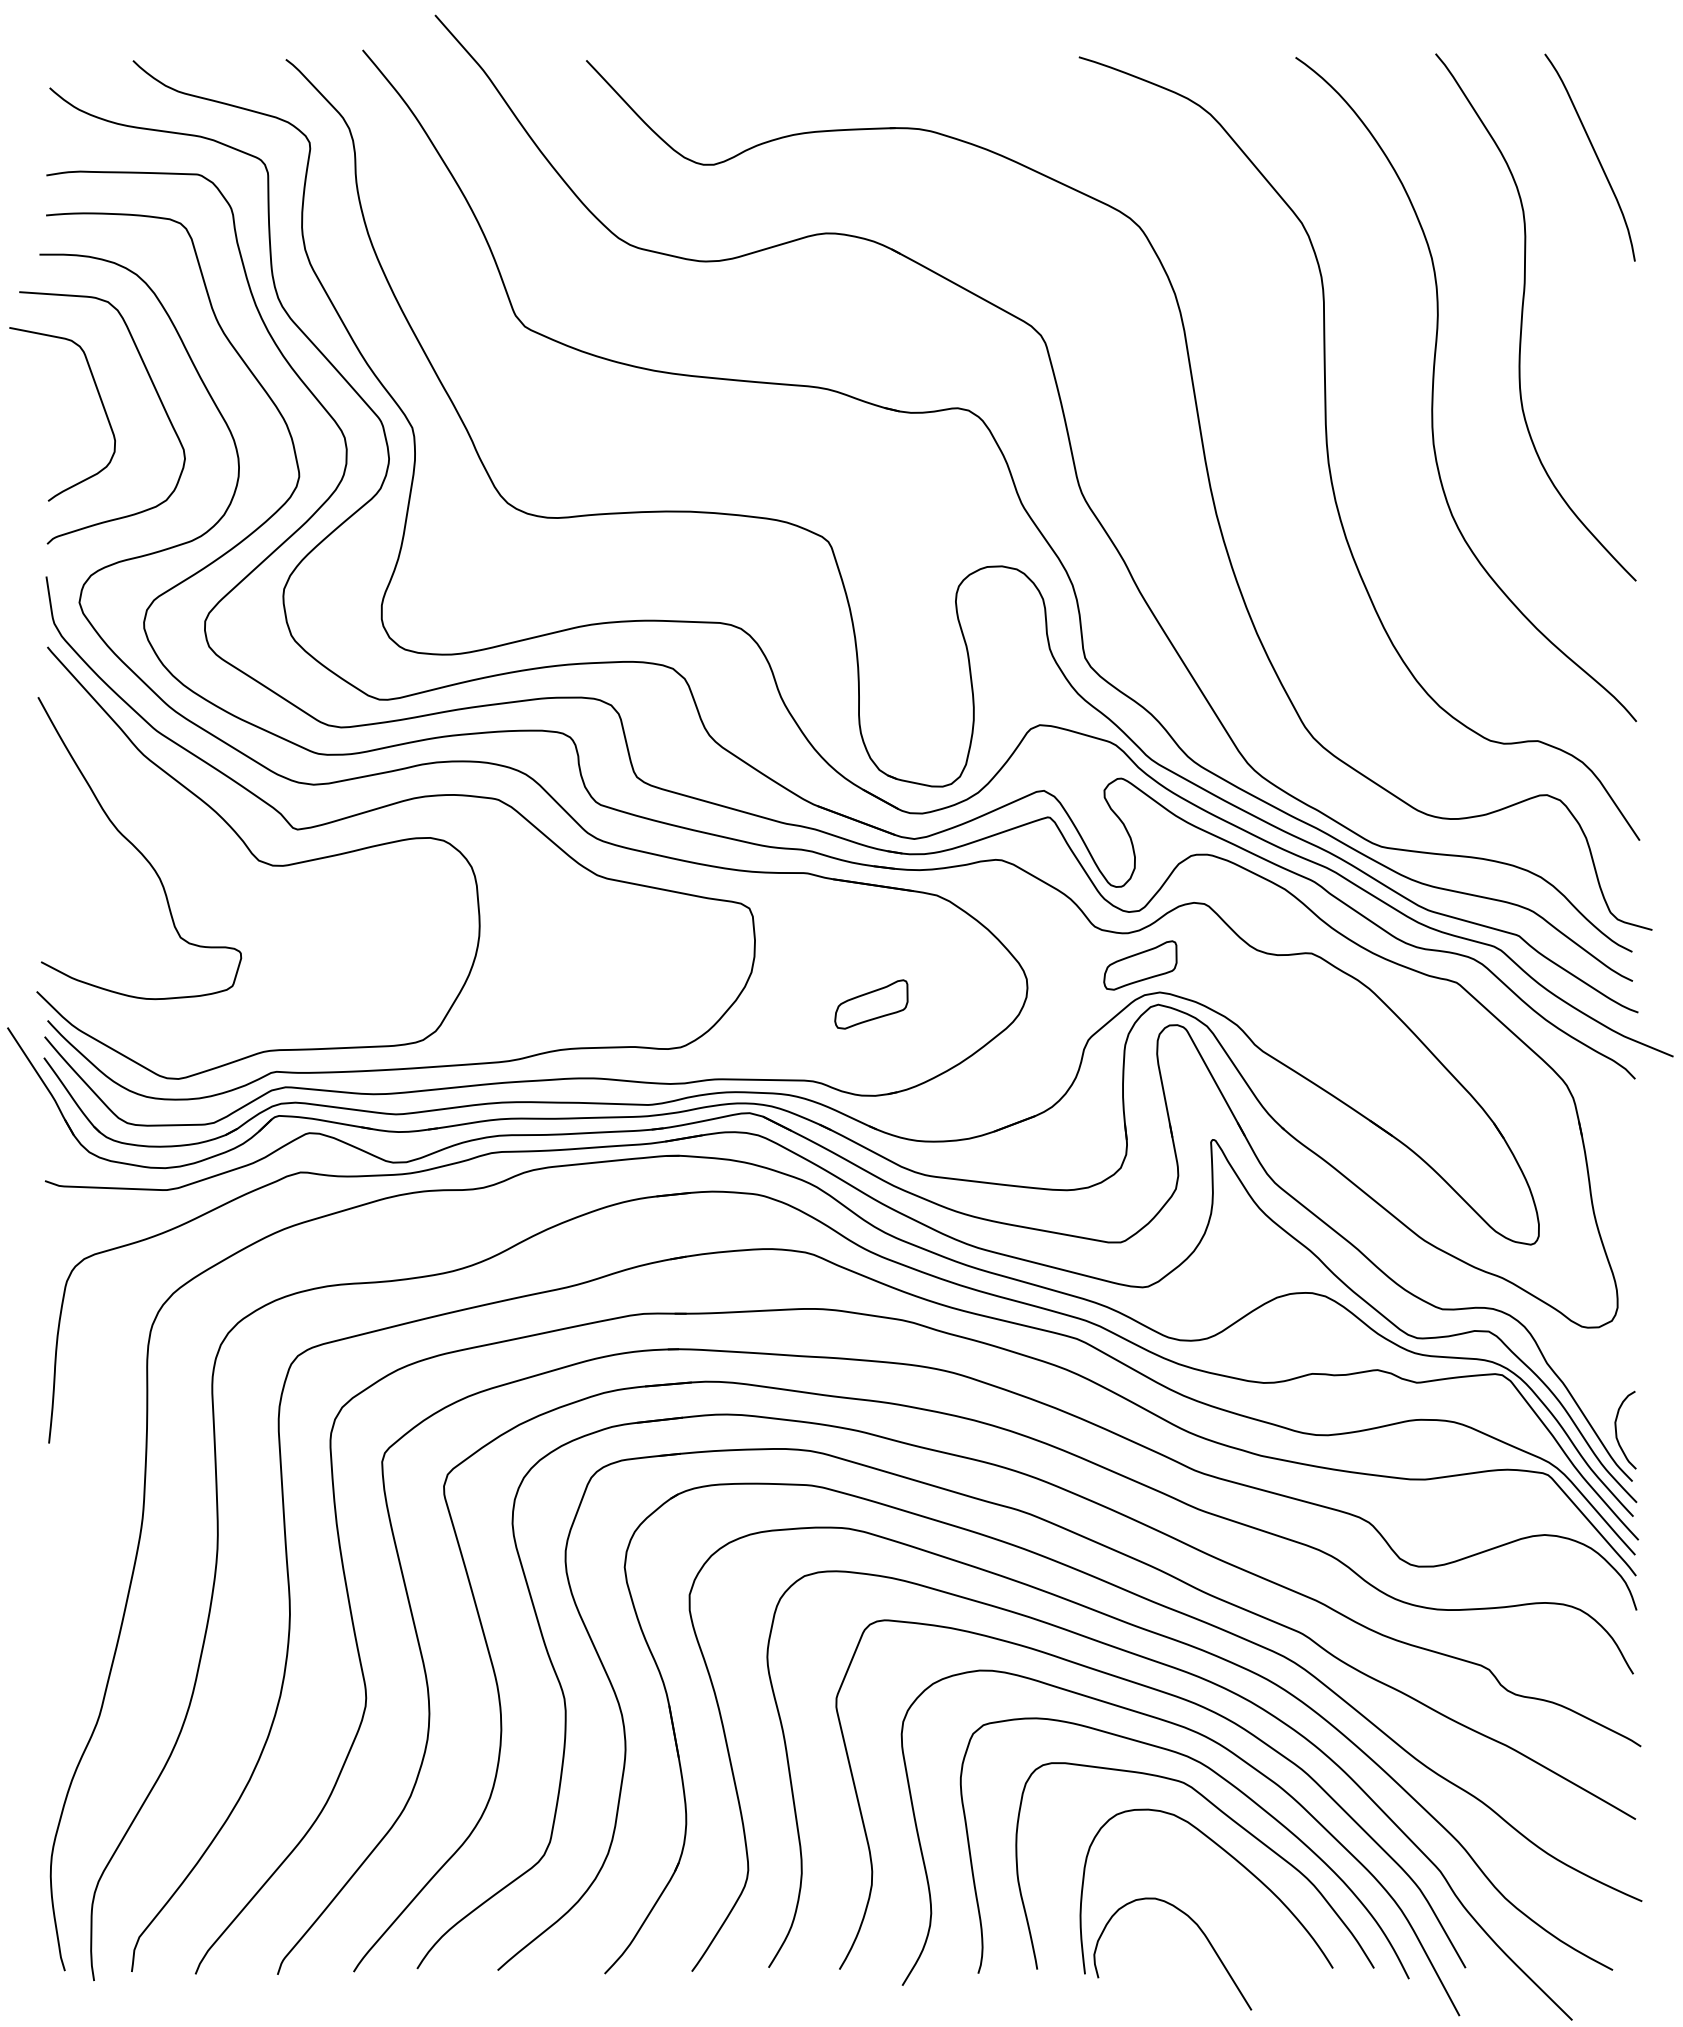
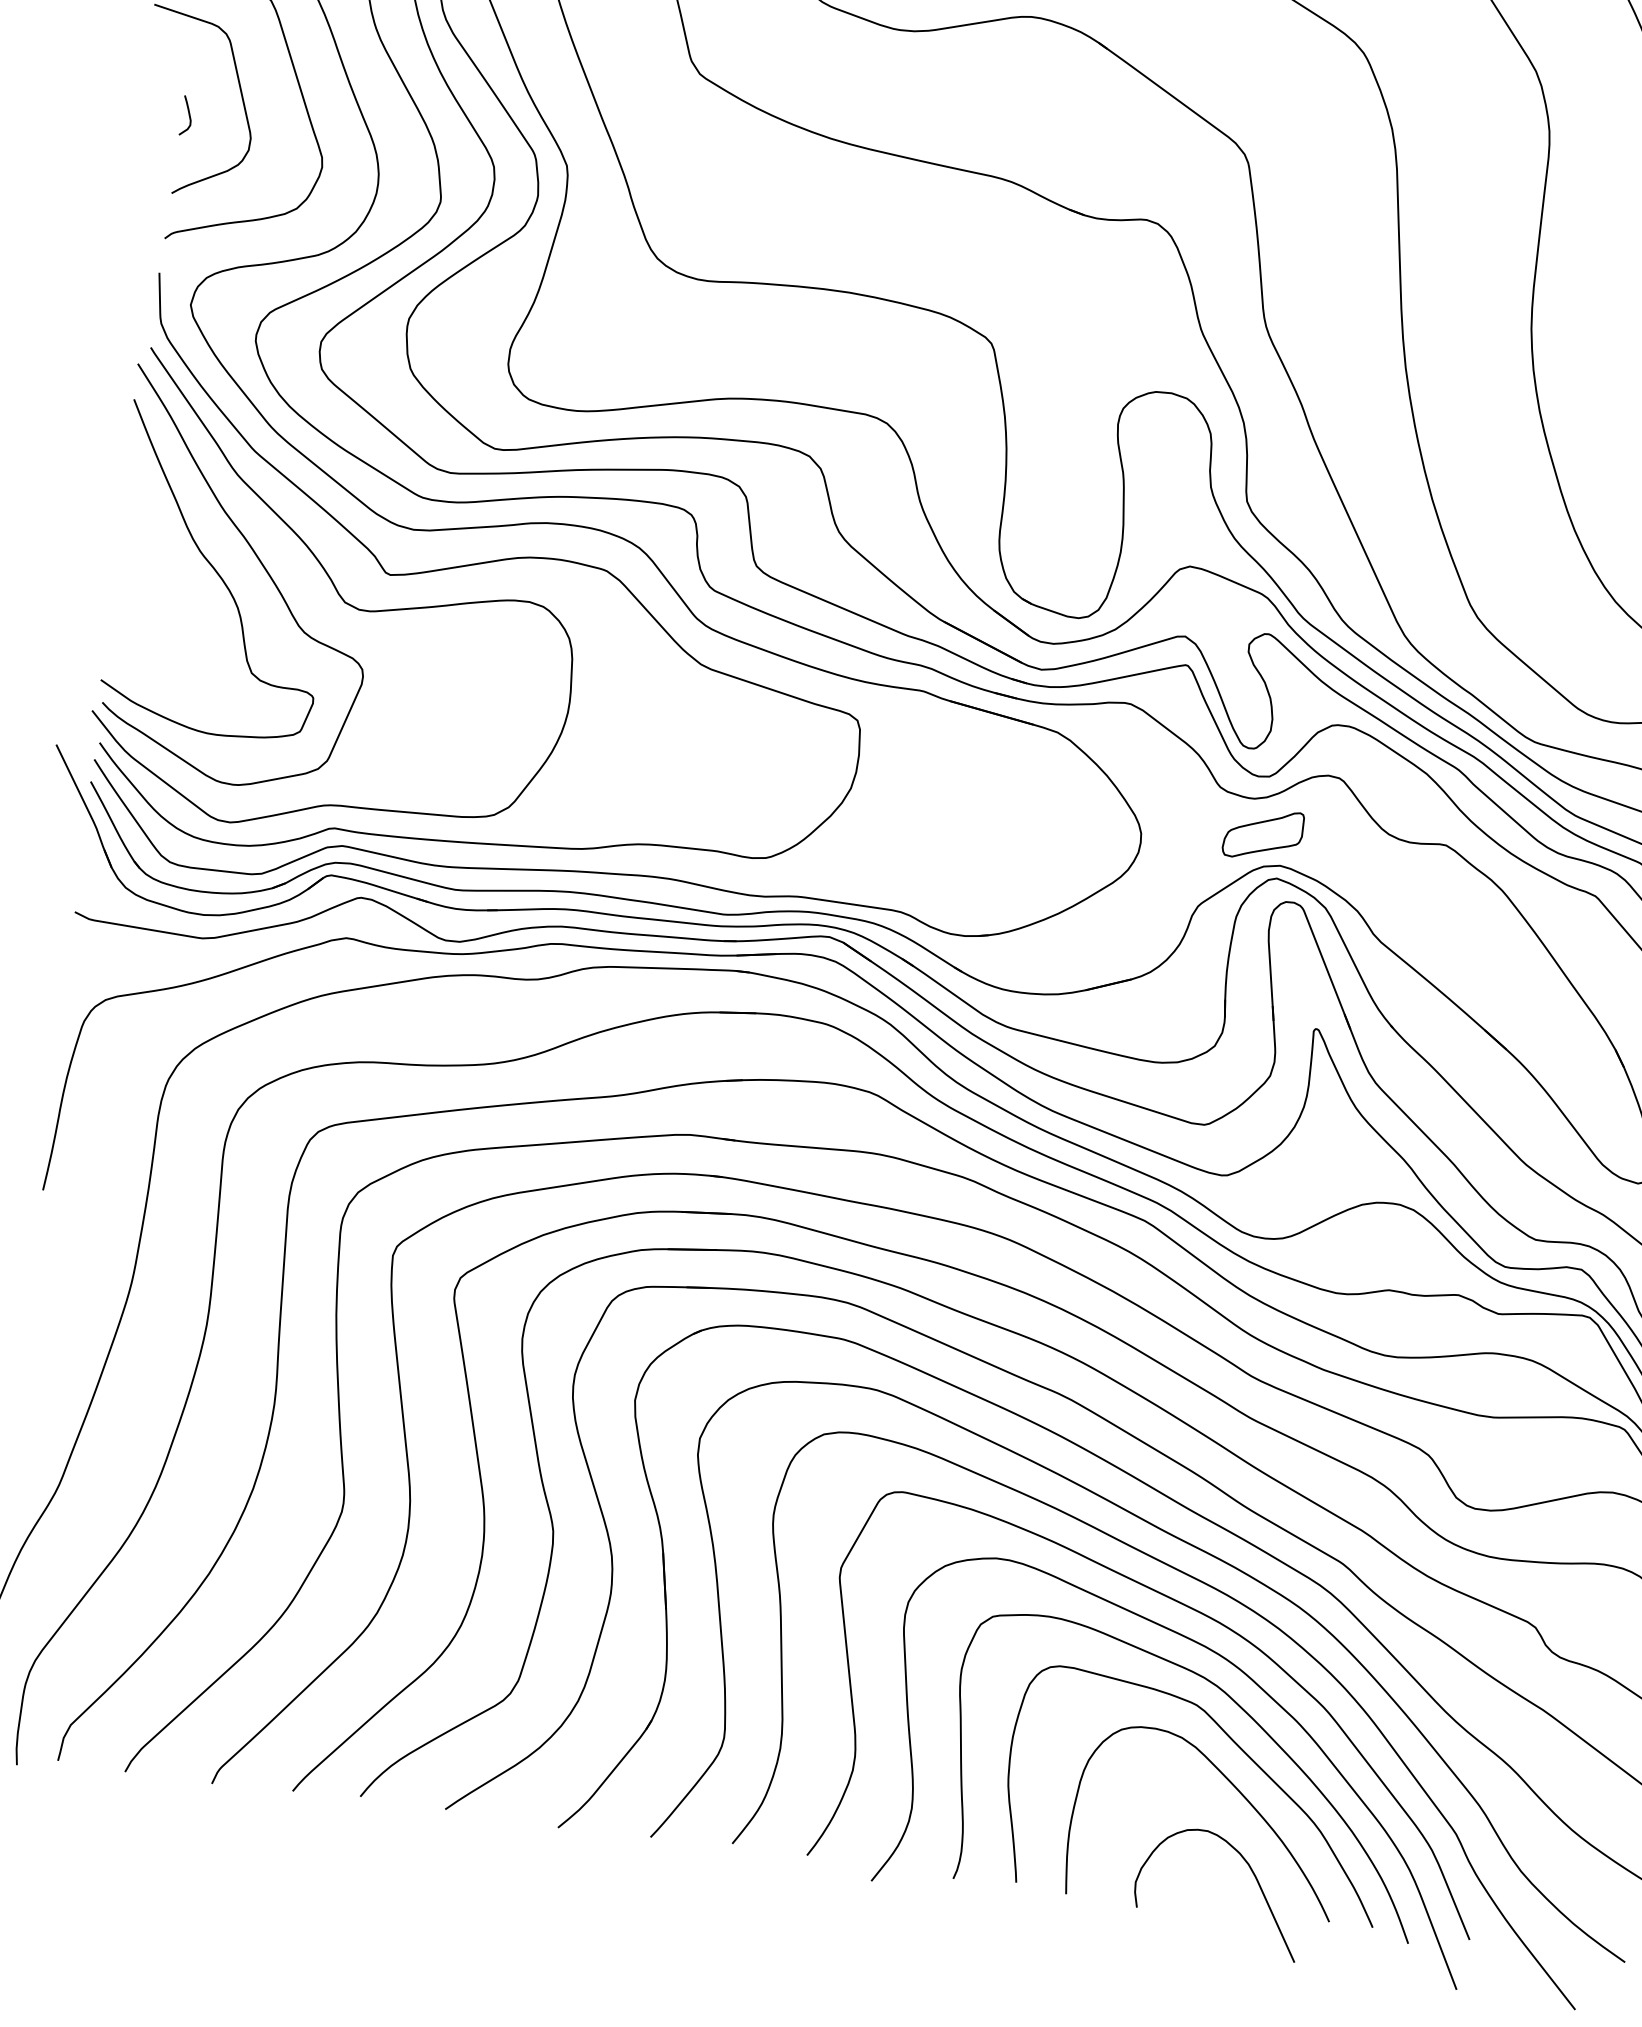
curve: (54, 427) -> (188, 116), added
curve: (178, 838) -> (263, 568), added
part: (871, 1004) -> (973, 838), removed
curve: (1201, 1932) -> (1252, 1873), moved

